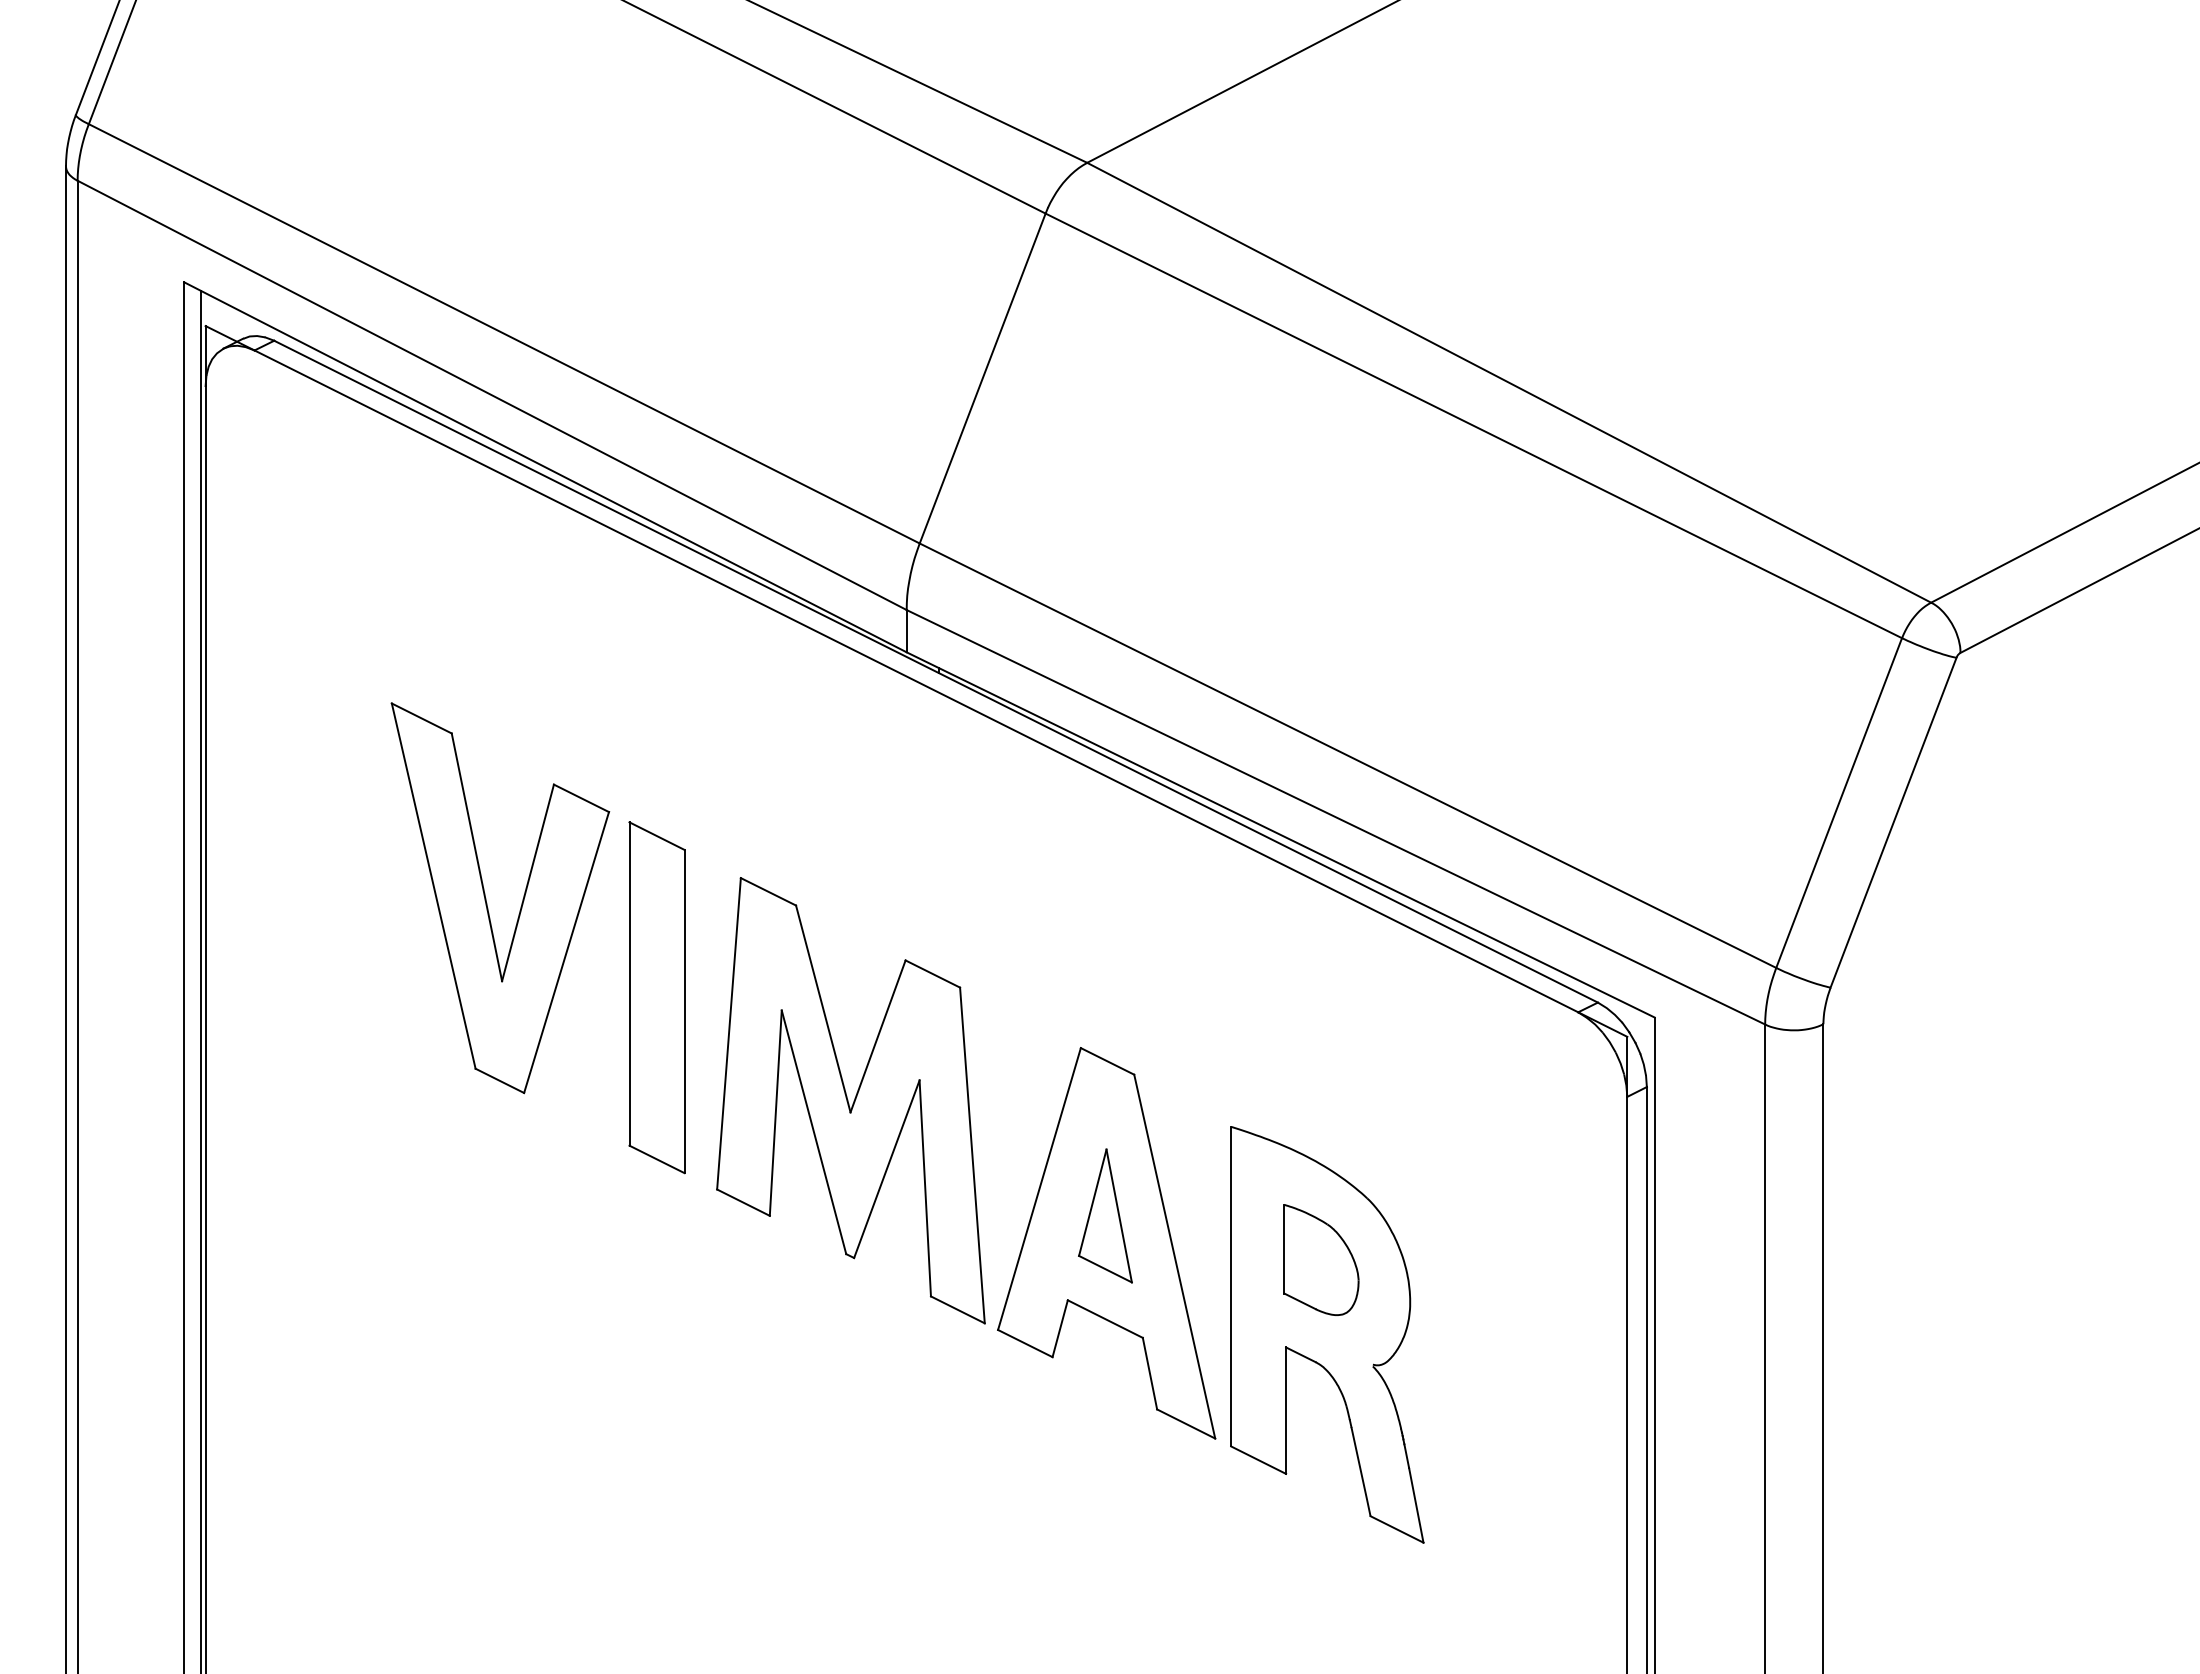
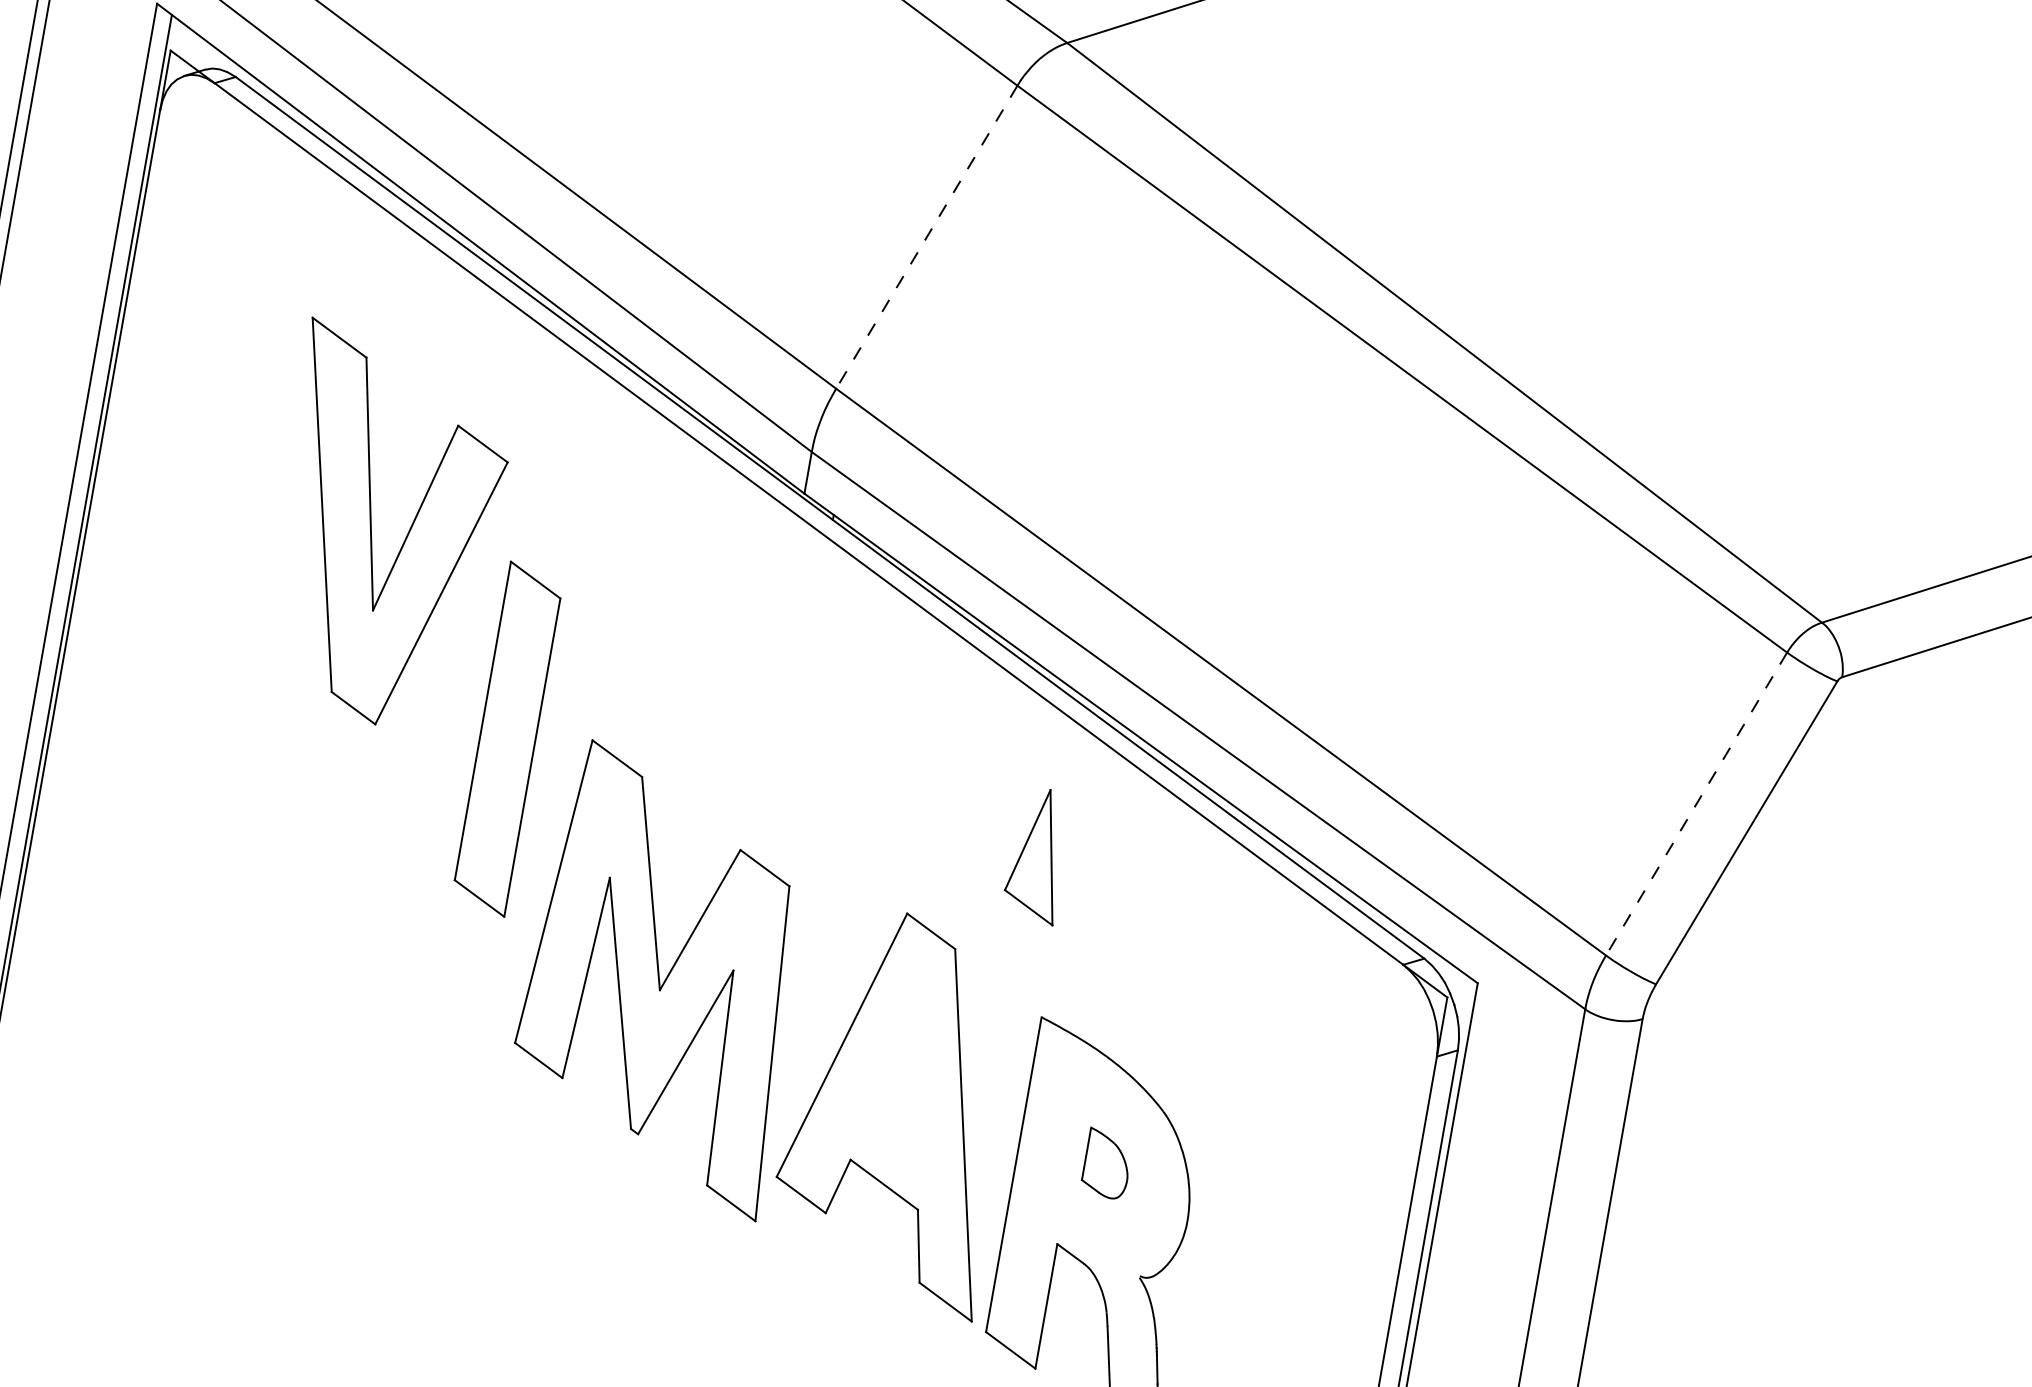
line: (982, 378) -> (926, 237), solid -> dashed
line: (1838, 803) -> (1695, 804), solid -> dashed
part: (487, 903) -> (372, 531), moved
part: (656, 997) -> (507, 738), moved
part: (850, 1100) -> (661, 978), moved
part: (1105, 1215) -> (1038, 854), moved
part: (1321, 1259) -> (1107, 1163), size x0.6

